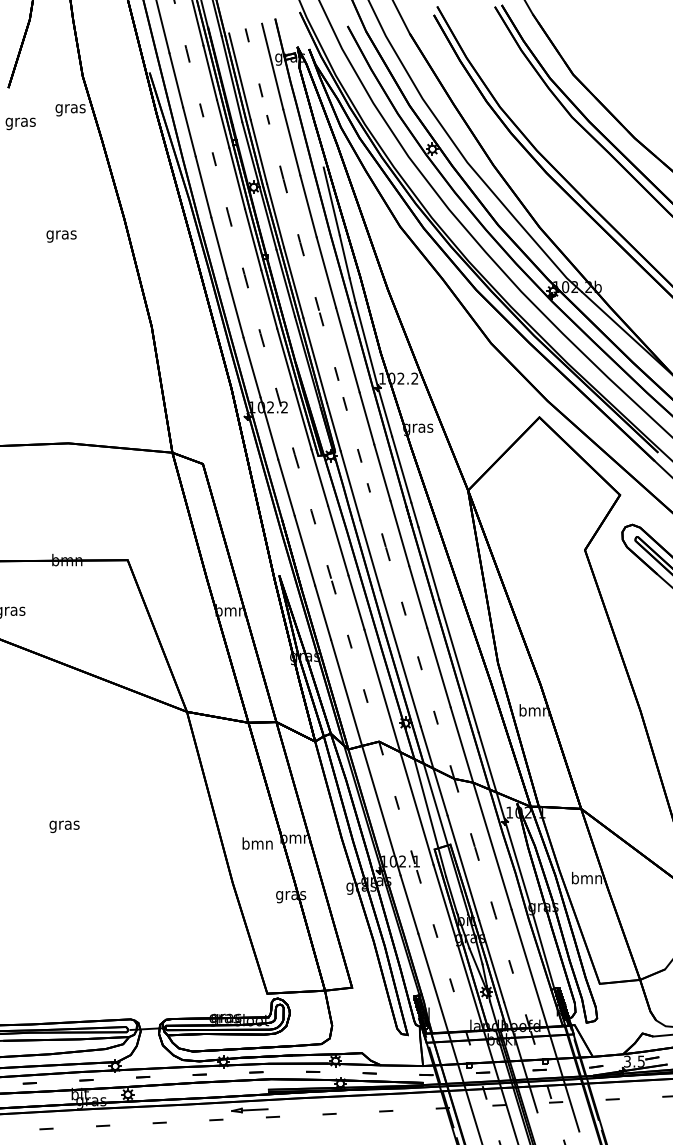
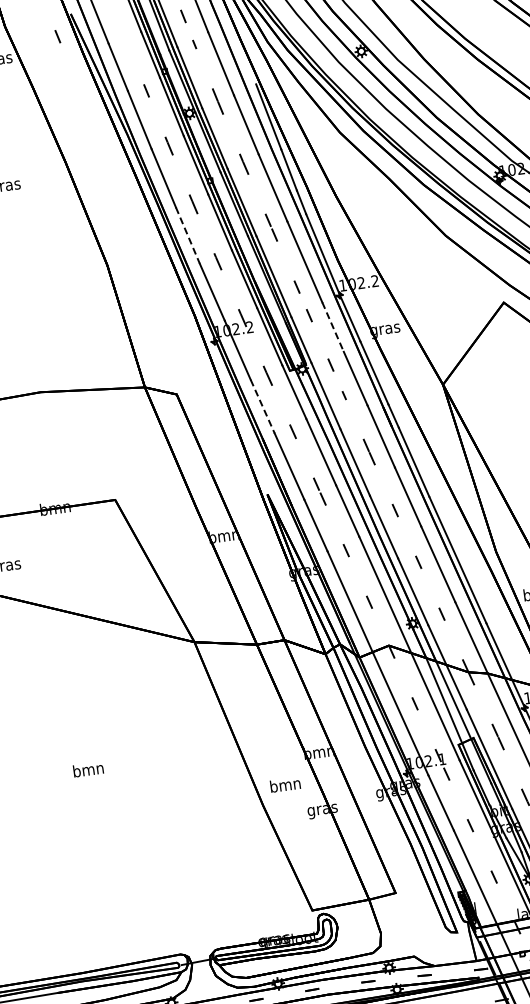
line: (201, 110) -> (57, 36), moved
line: (235, 308) -> (187, 235), solid -> dashed
line: (366, 418) -> (332, 327), solid -> dashed
line: (286, 488) -> (262, 407), solid -> dashed
text: (64, 825) -> (88, 771), gras -> bmn
text: (257, 843) -> (285, 784), moved

